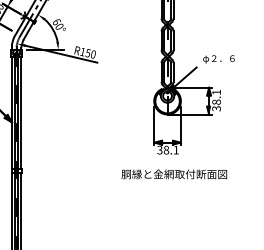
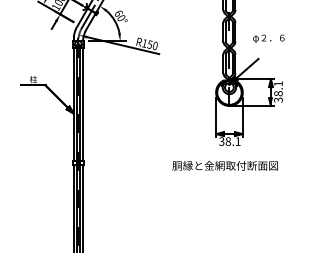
text: (218, 59) -> (268, 38), moved
text: (173, 174) -> (224, 165), moved

